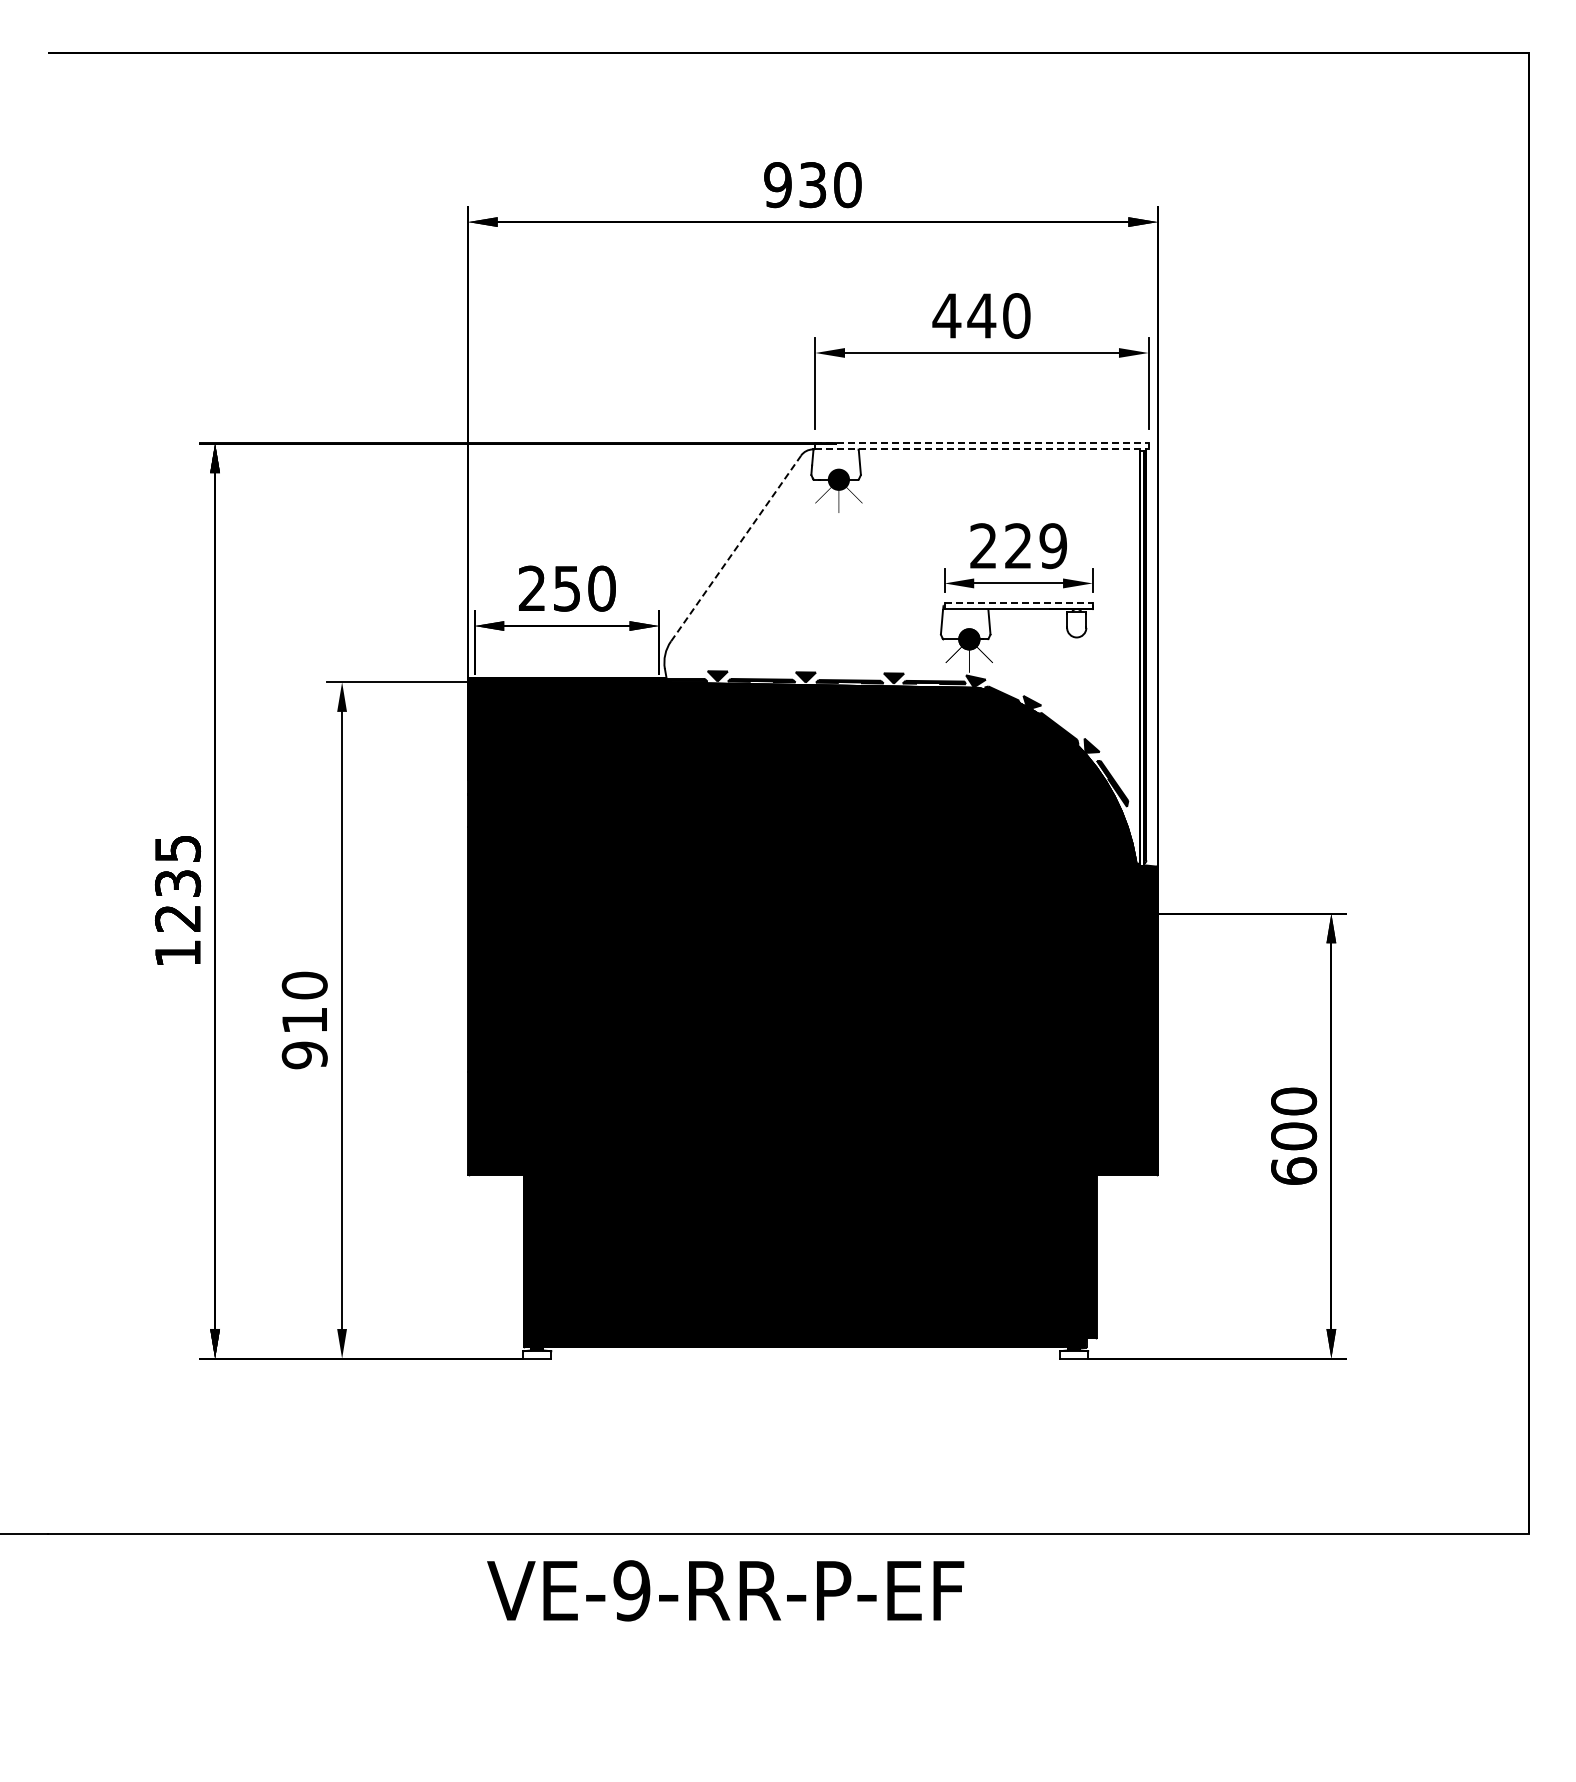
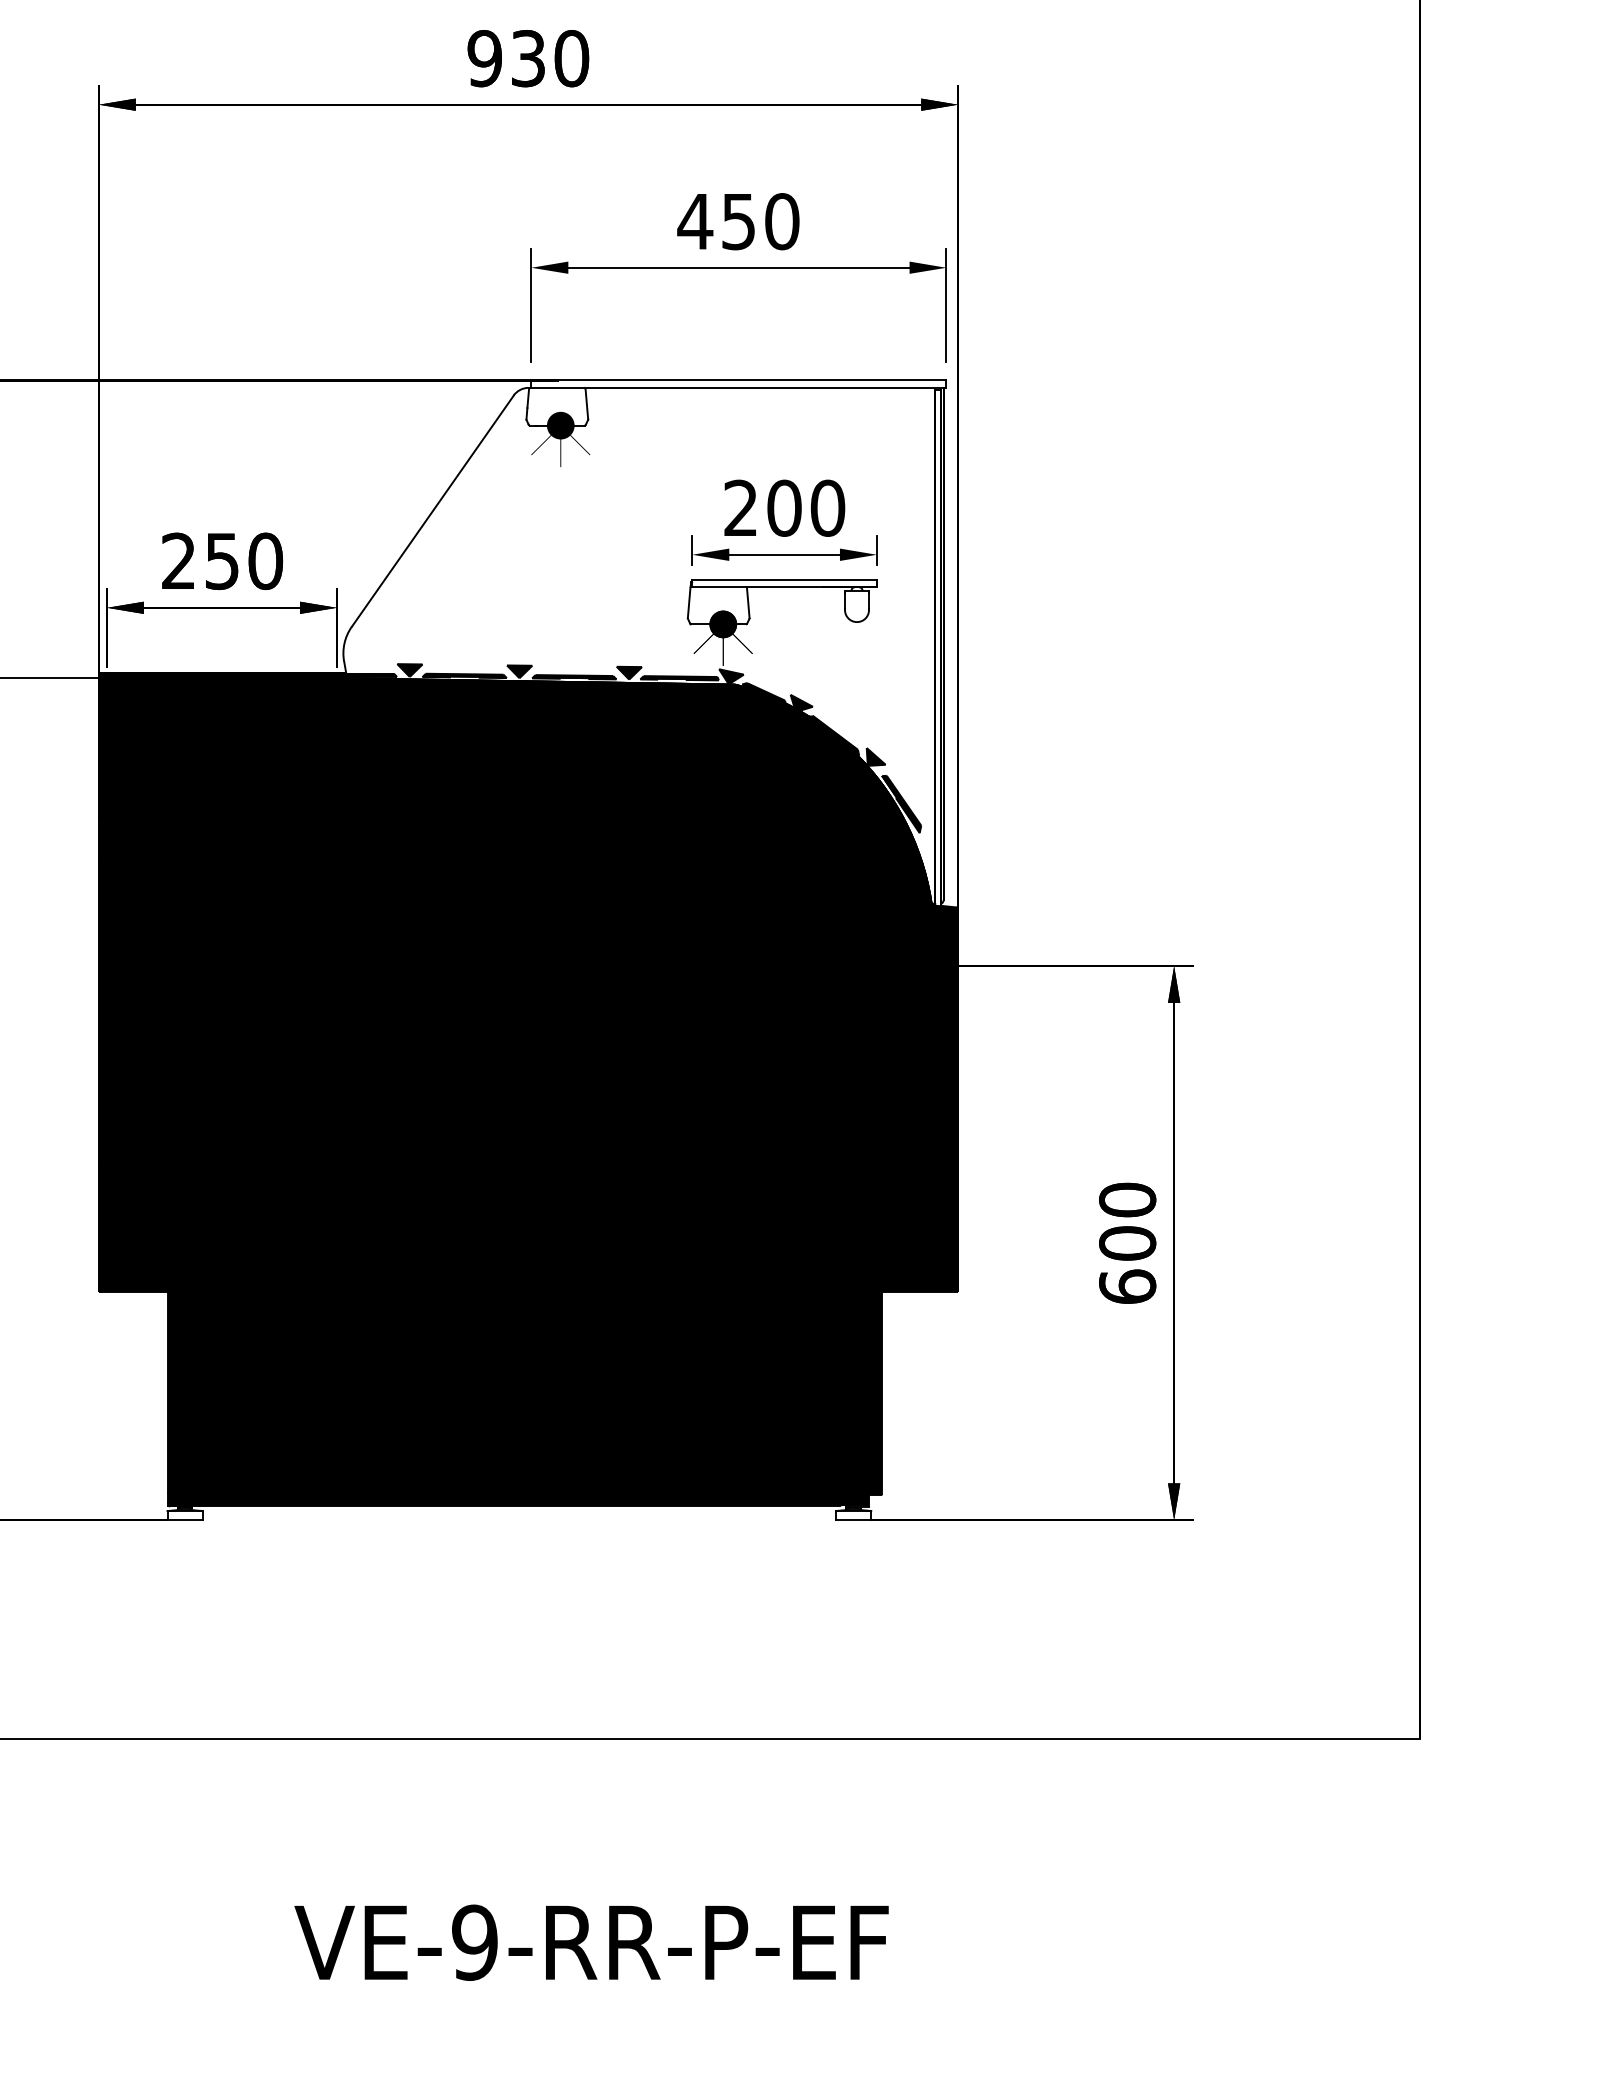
text: (981, 315) -> (738, 221), 440 -> 450
line: (981, 443) -> (738, 380), dashed -> solid
line: (981, 449) -> (738, 387), dashed -> solid
text: (1035, 546) -> (805, 508), 229 -> 200
line: (736, 548) -> (433, 511), dashed -> solid
line: (1019, 603) -> (785, 579), dashed -> solid
text: (725, 1590) -> (591, 1942), moved

